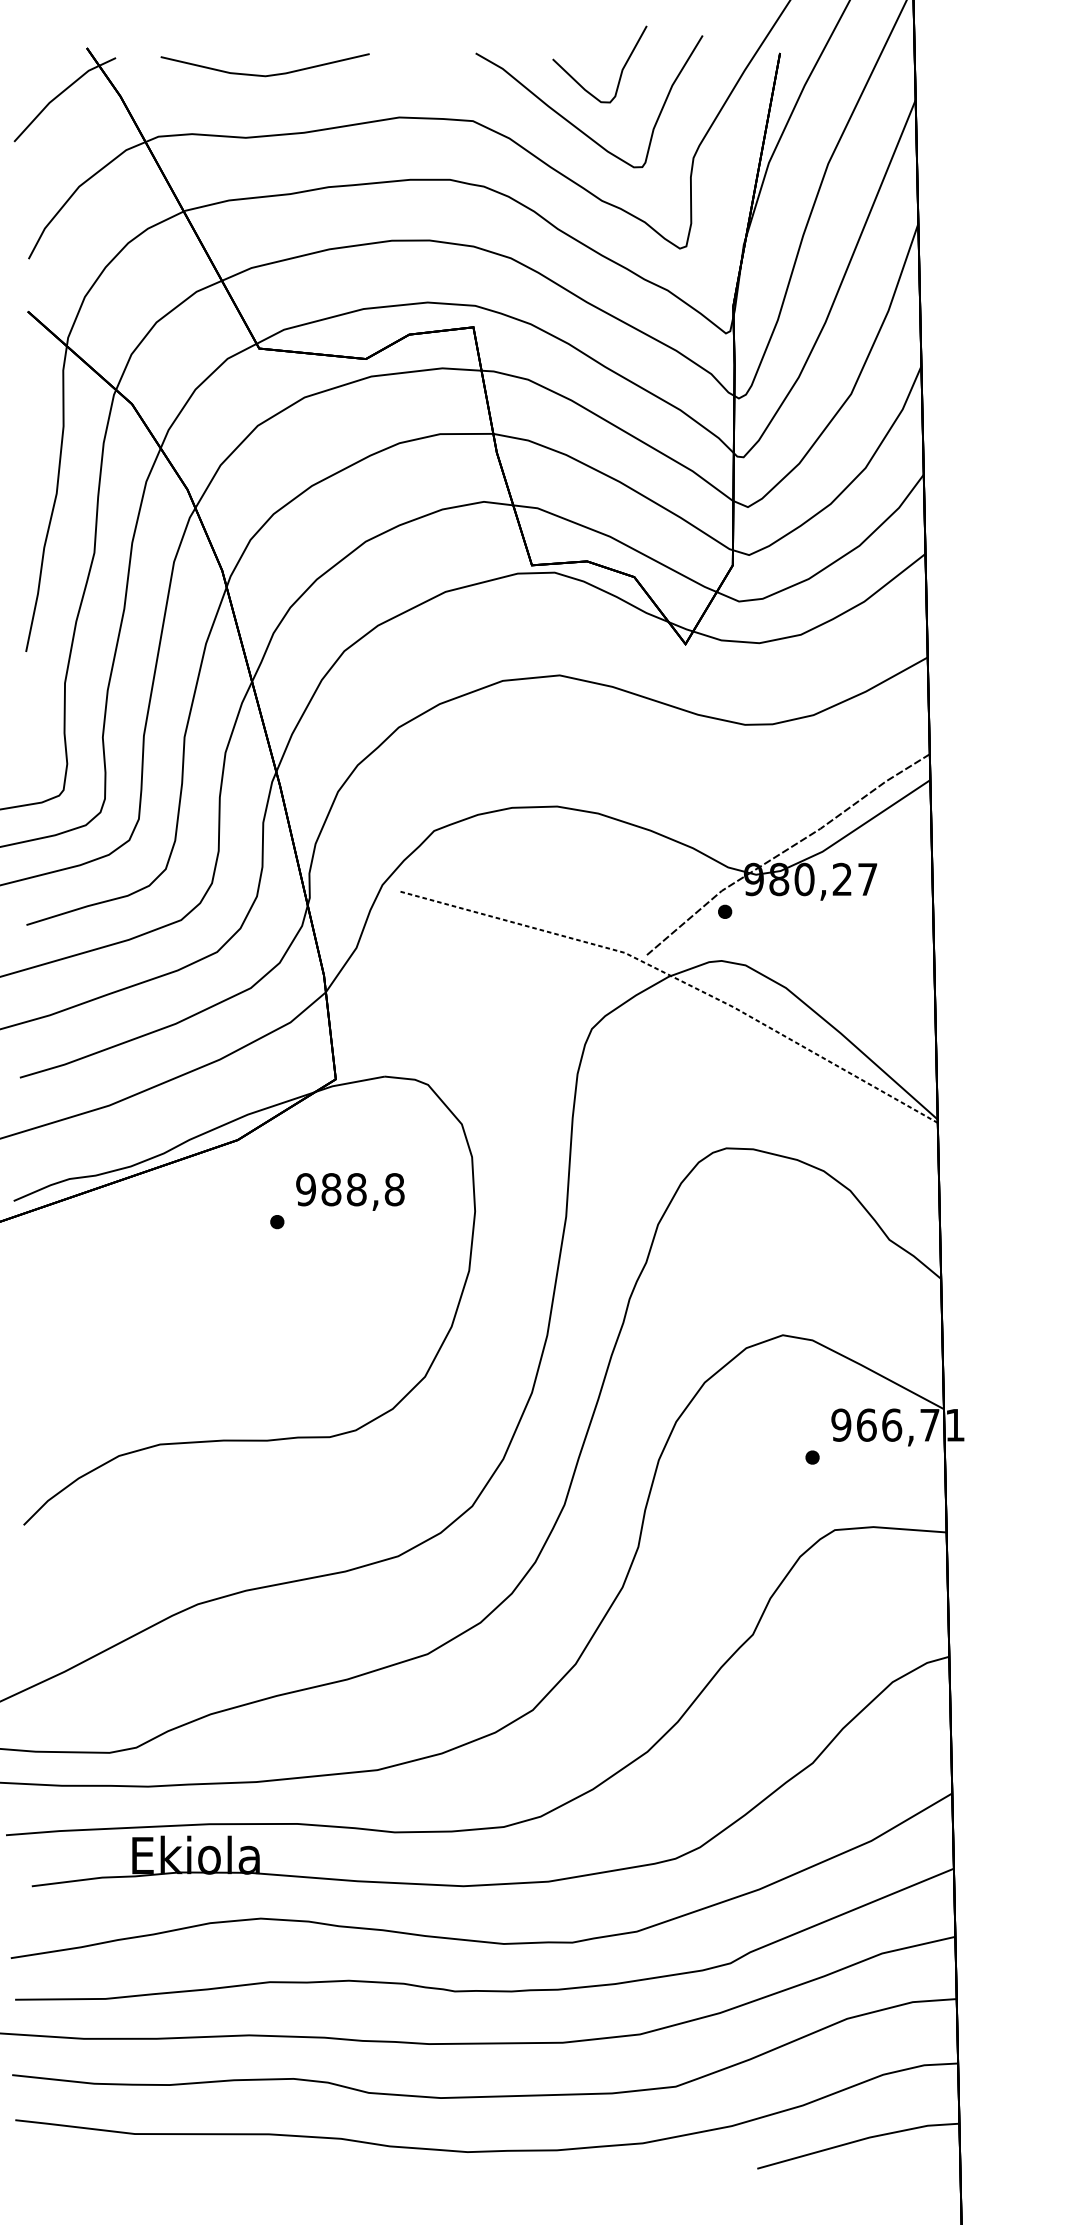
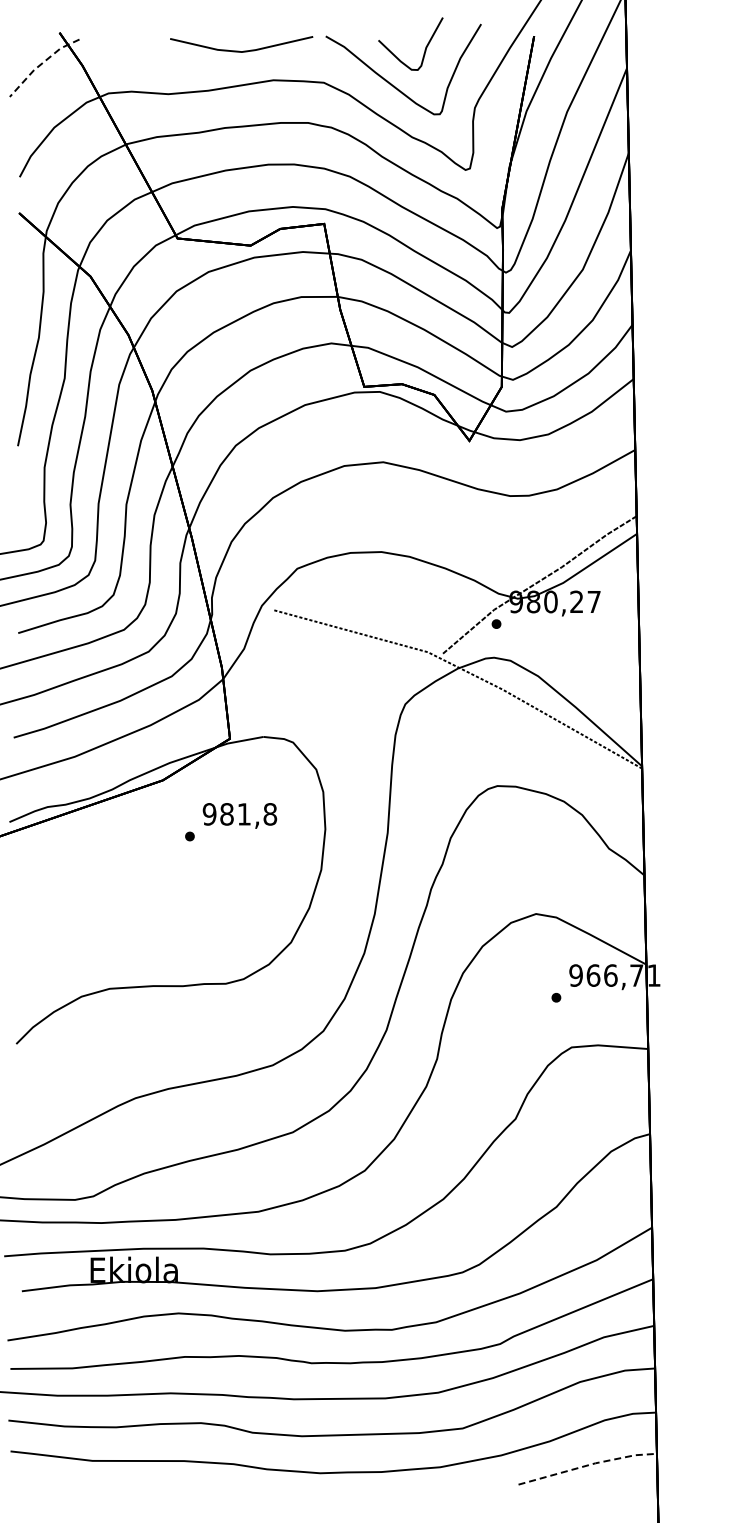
line: (262, 74) -> (239, 50), moved
line: (60, 93) -> (41, 63), solid -> dashed
text: (356, 1189) -> (244, 814), 988,8 -> 981,8
line: (859, 2140) -> (588, 1465), solid -> dashed

